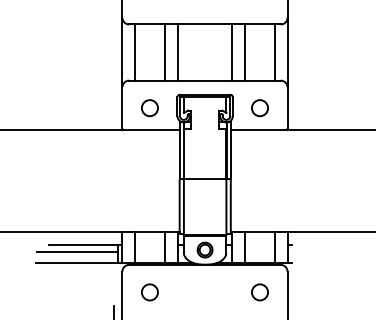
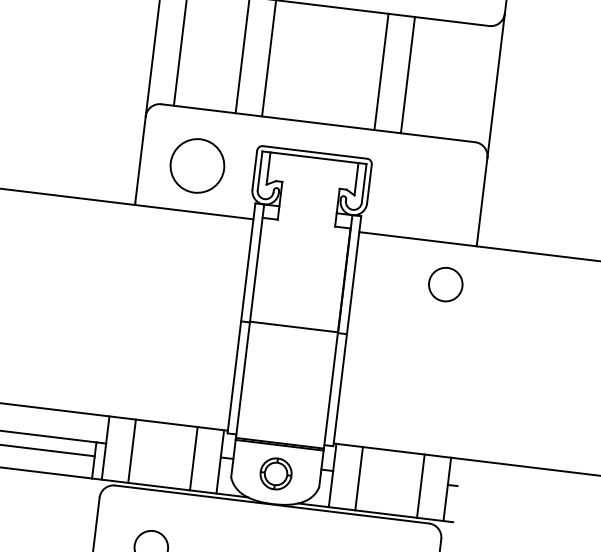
line: (274, 52) -> (469, 82), removed
circle: (149, 108) -> (196, 166), size x1.6
circle: (259, 108) -> (444, 285), moved

